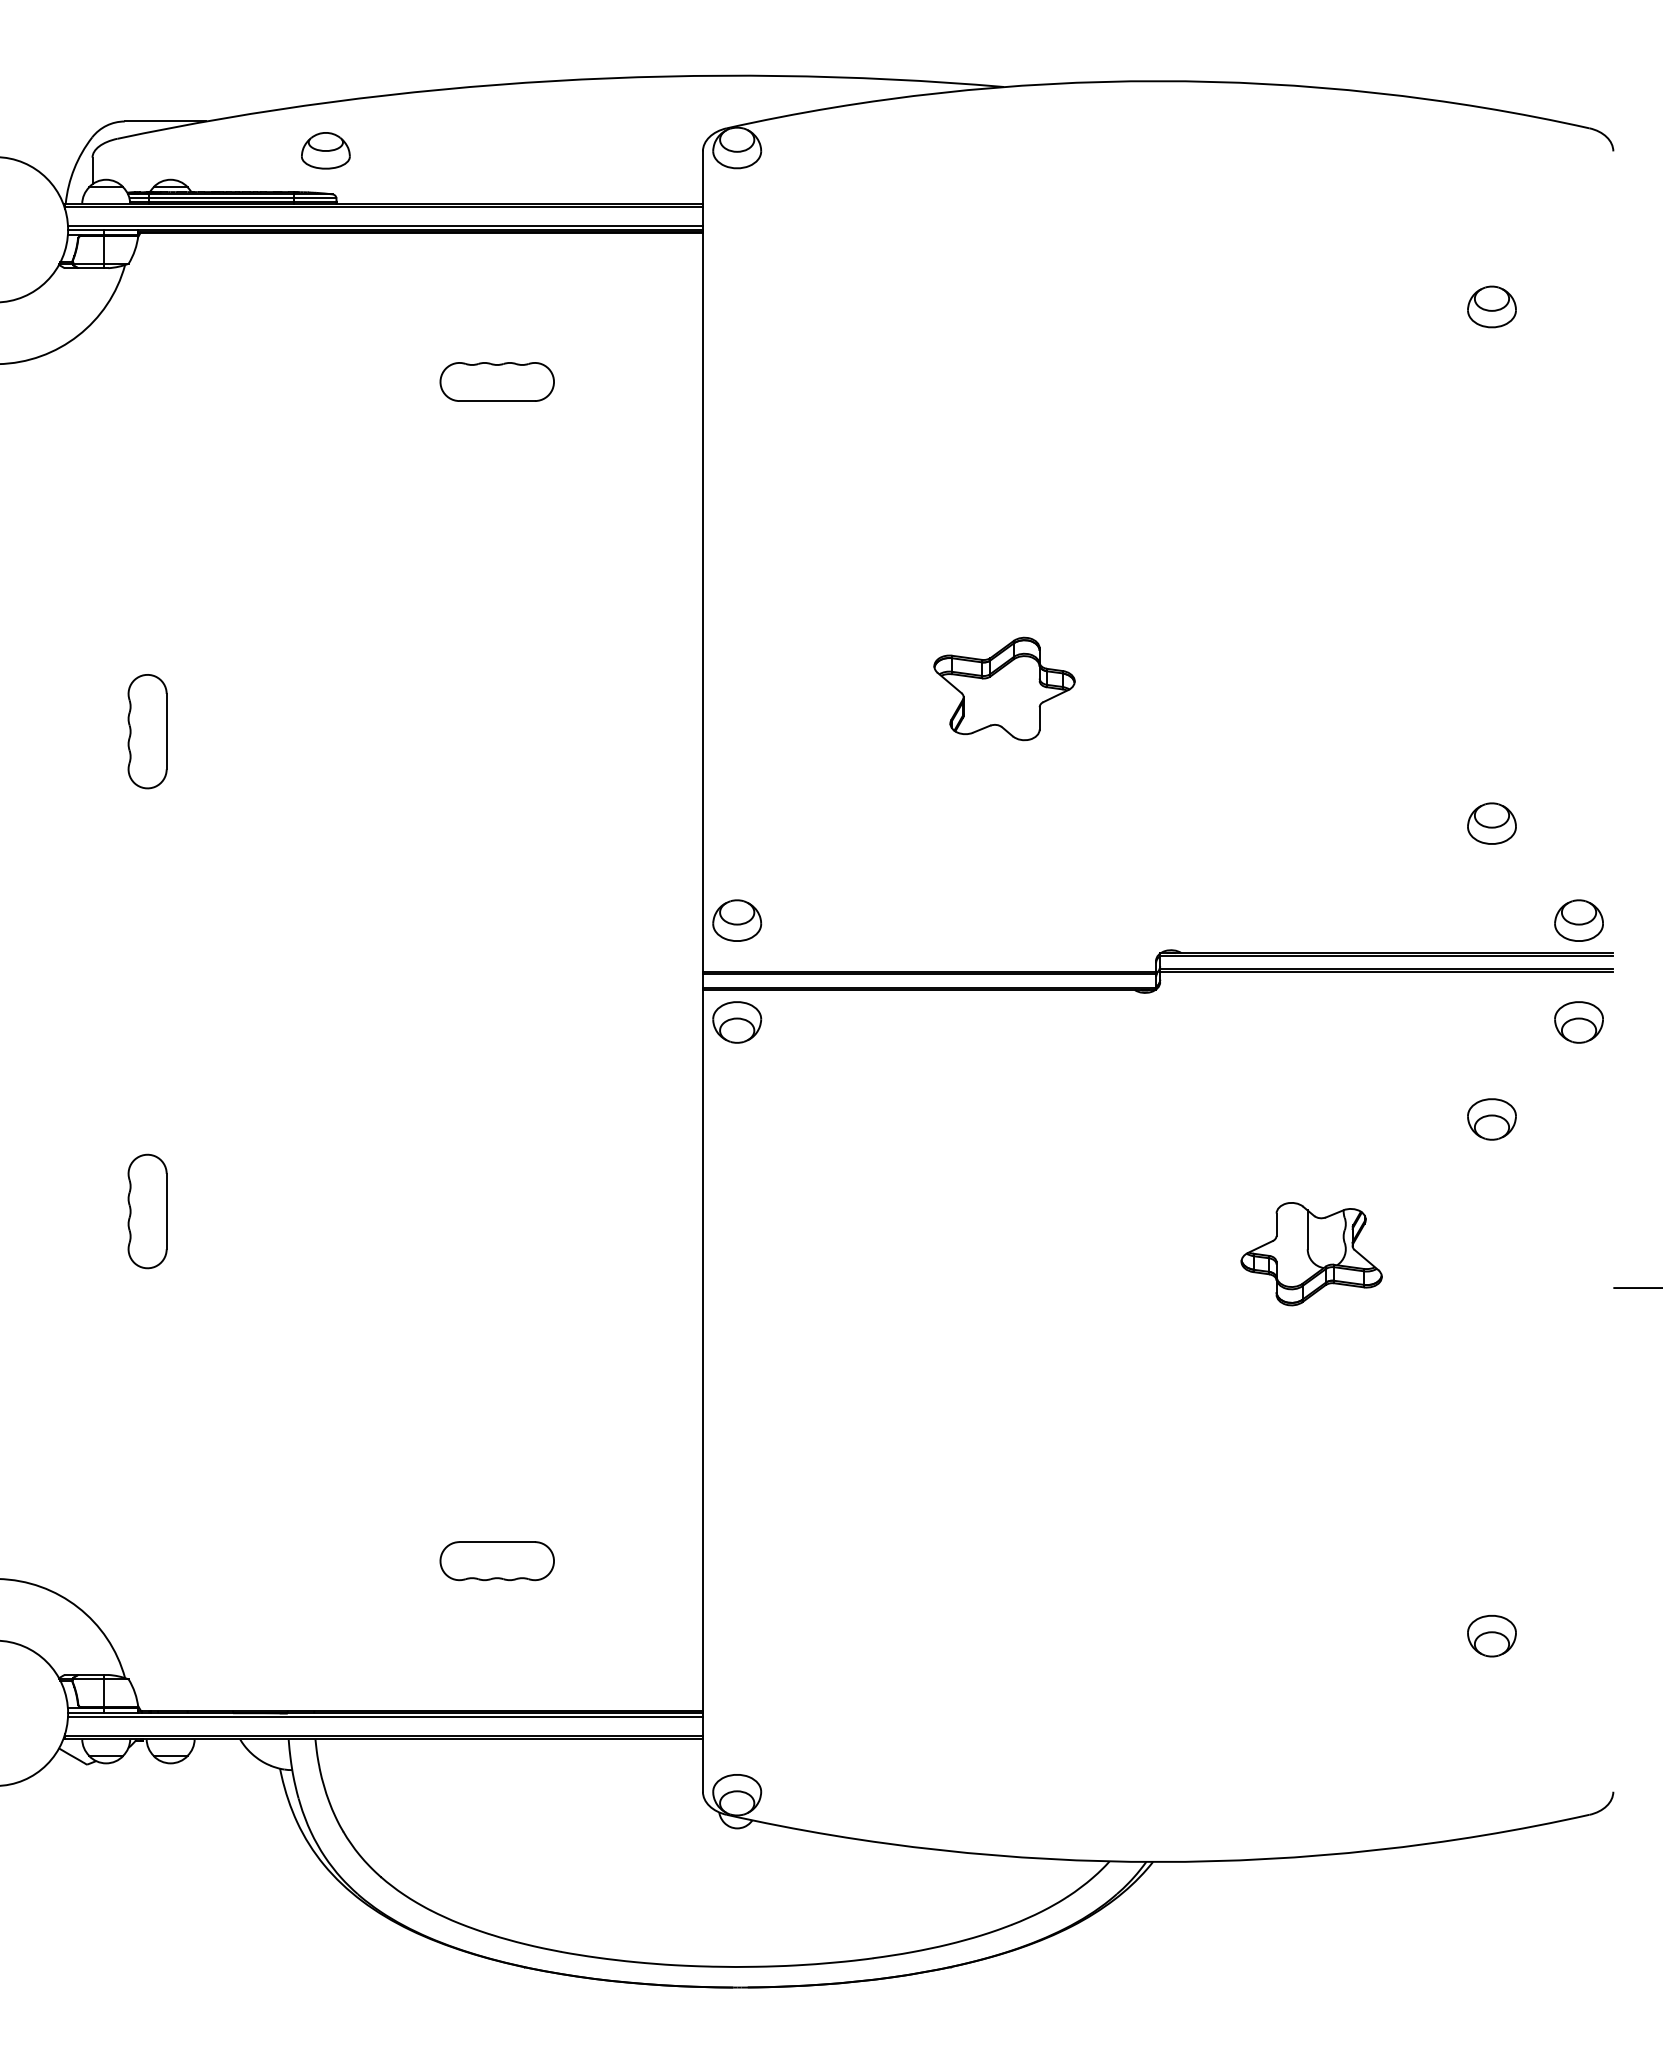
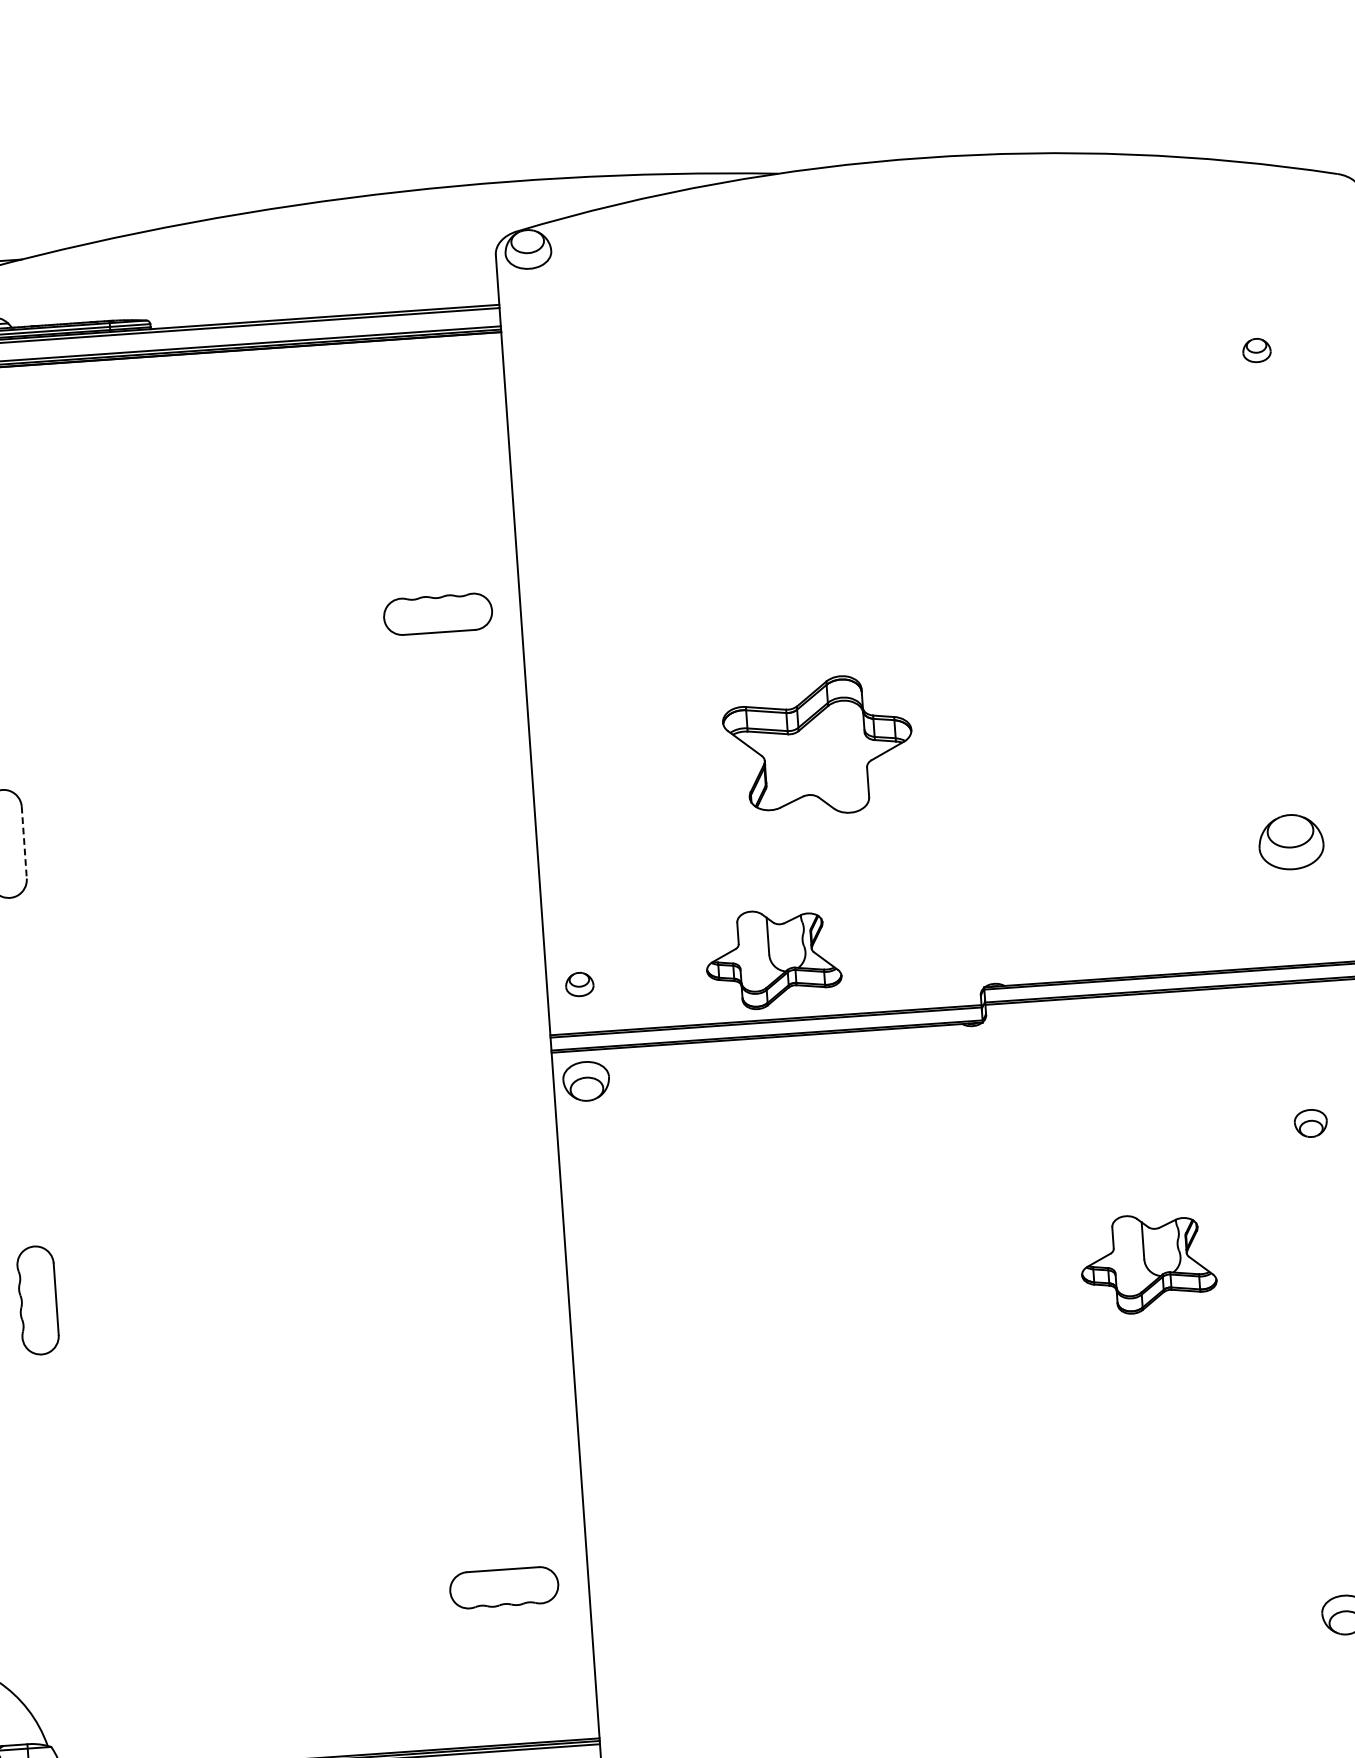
part: (325, 150) -> (136, 279), removed
part: (1491, 306) -> (1256, 350), size x0.6
part: (496, 381) -> (437, 613), moved
part: (1004, 688) -> (818, 745), size x1.4
line: (166, 731) -> (24, 842), solid -> dashed
part: (1491, 823) -> (1290, 841), size x1.4
part: (941, 908) -> (773, 959), added
part: (737, 920) -> (579, 984), size x0.6
part: (1491, 1119) -> (1310, 1123), size x0.7
part: (496, 1561) -> (503, 1588), moved

